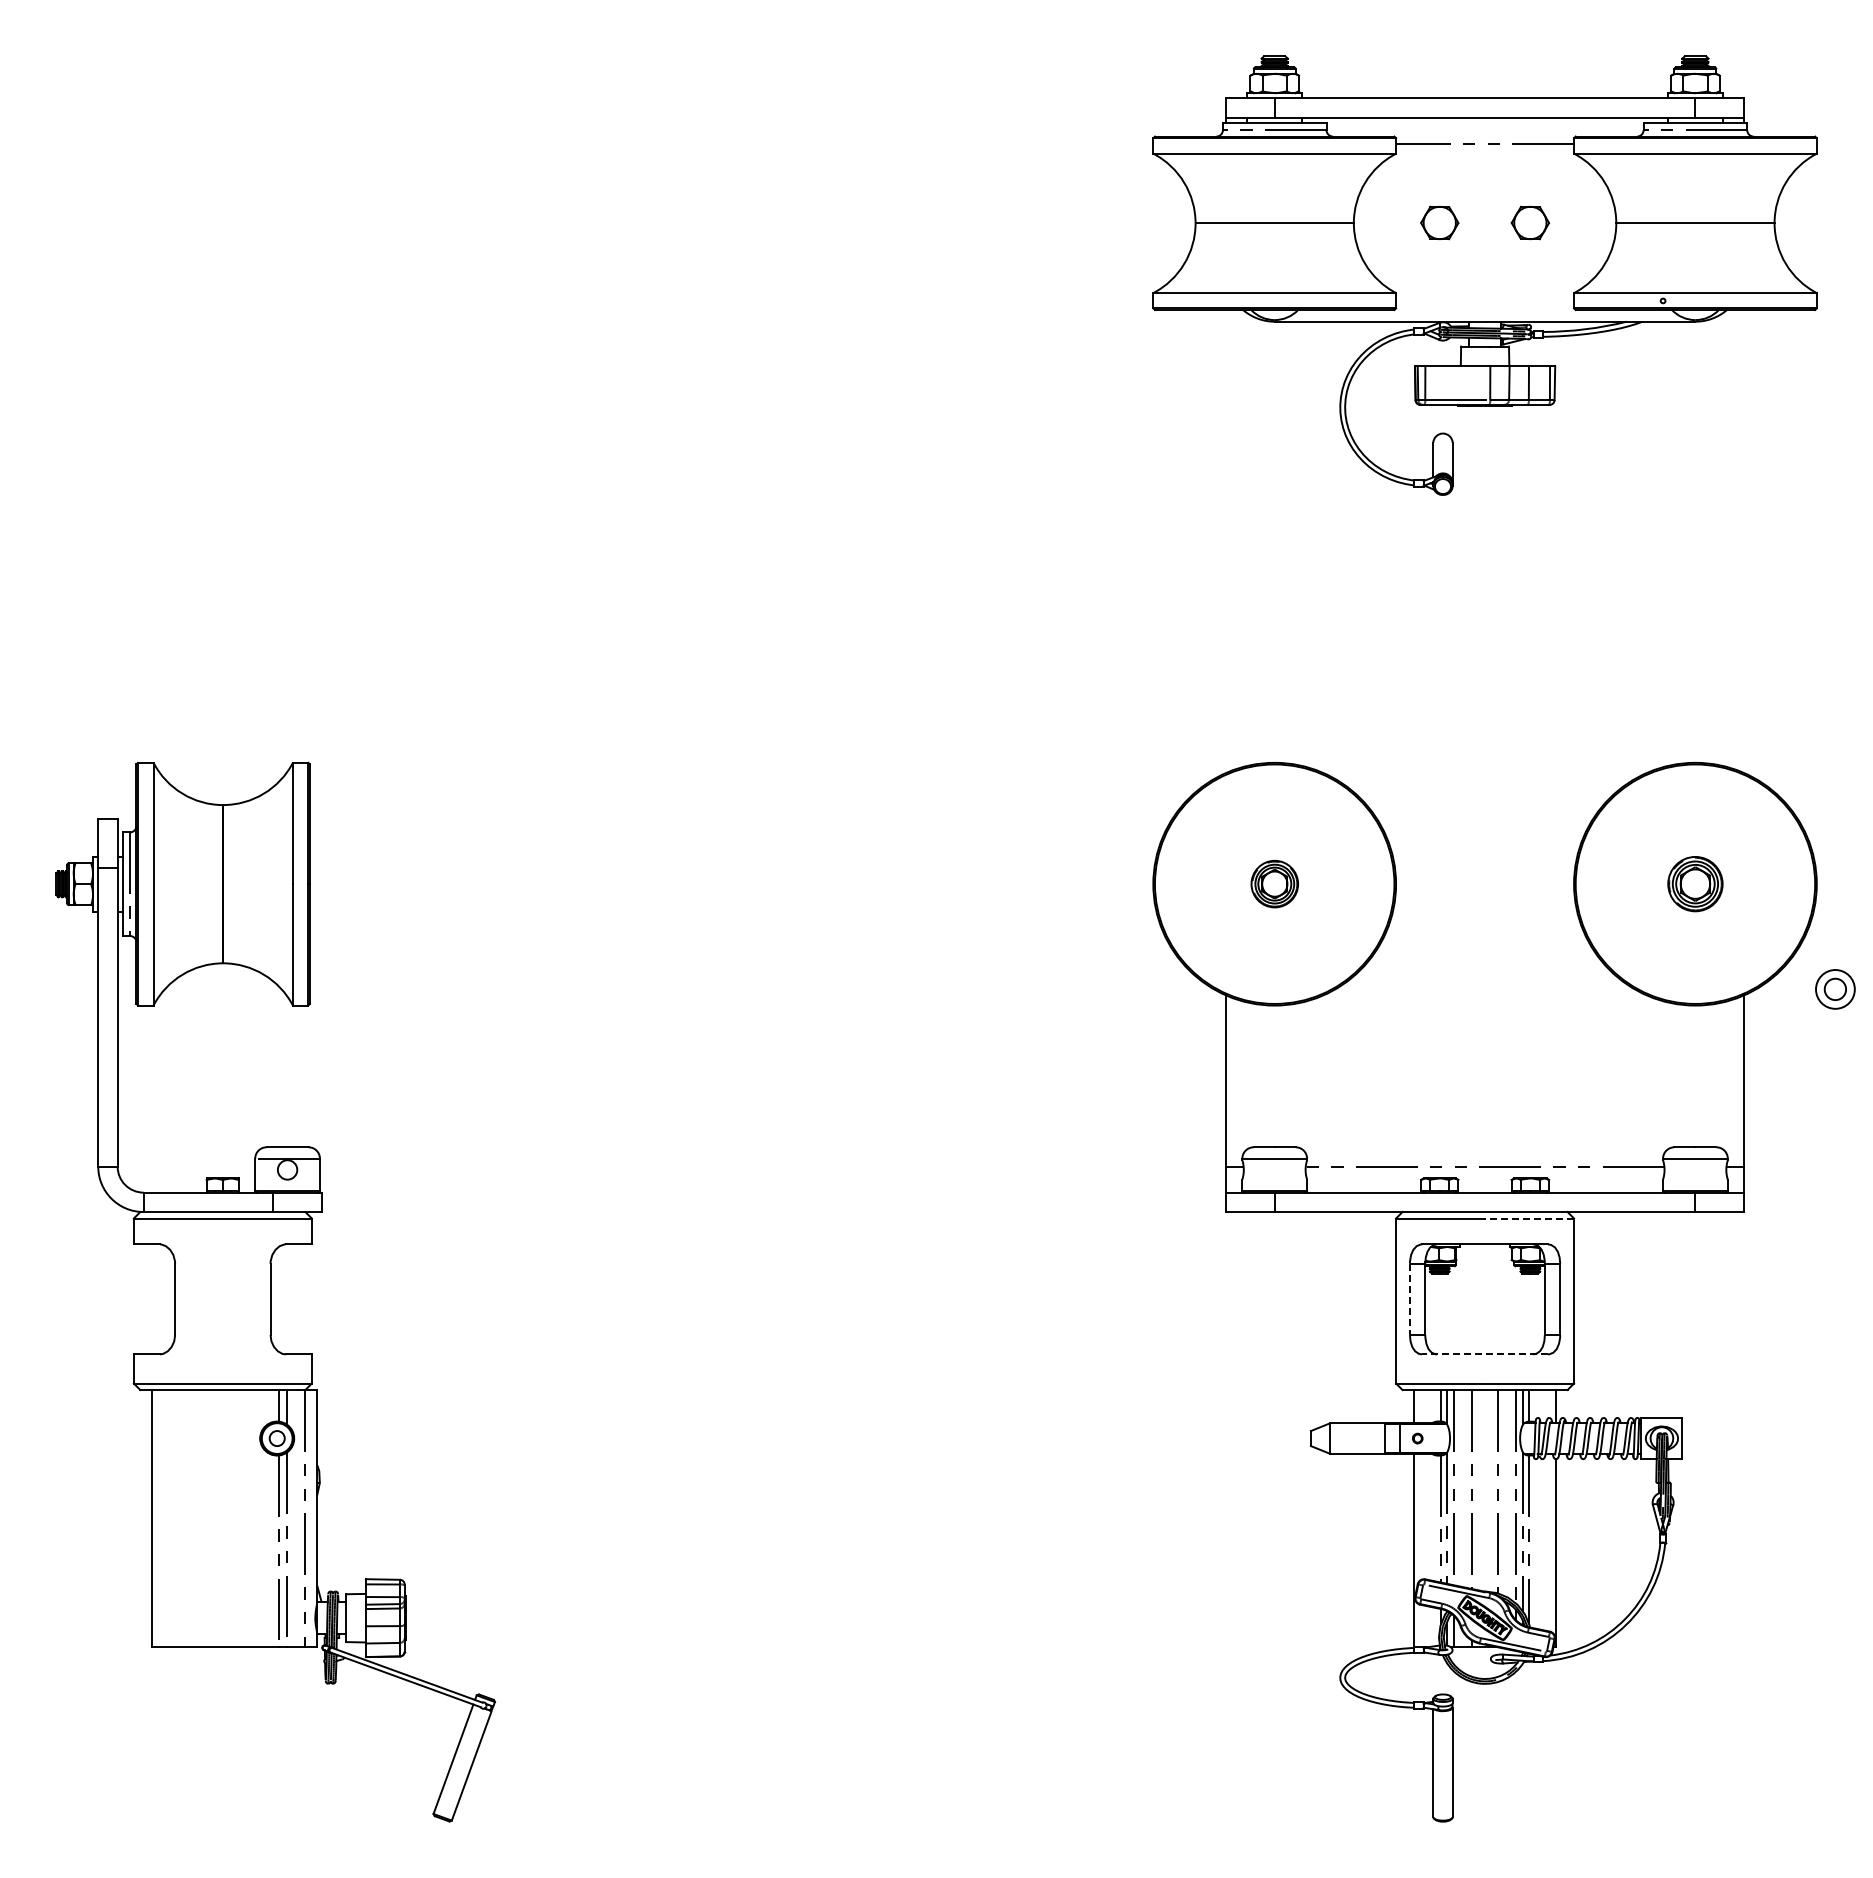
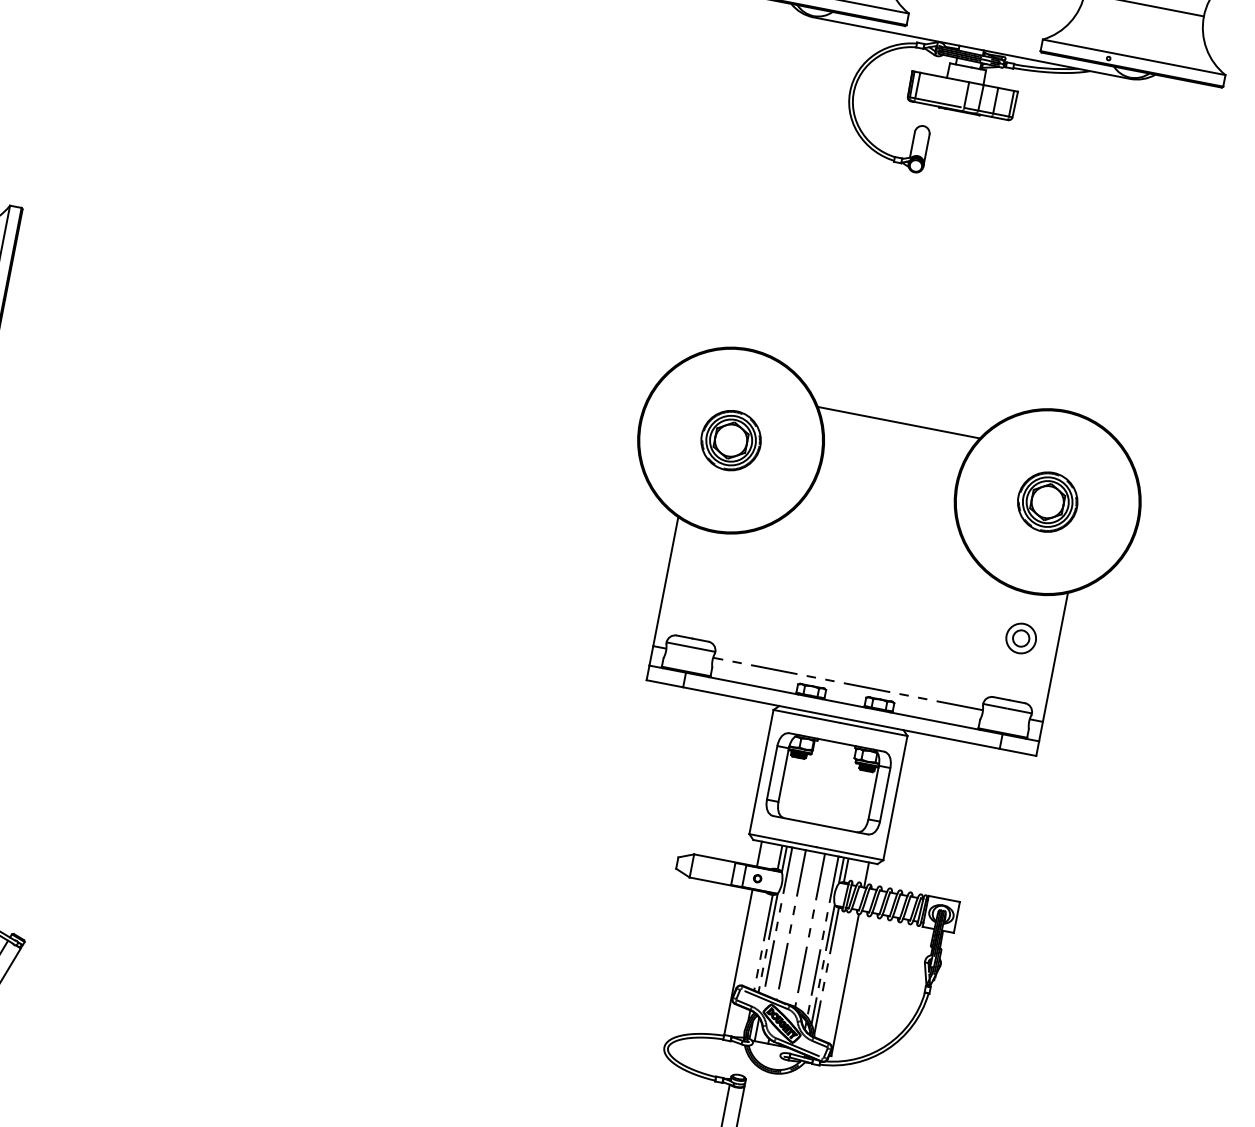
line: (1484, 819) -> (898, 422), added
part: (1274, 883) -> (731, 440), size x1.67
part: (1695, 883) -> (1047, 501), size x1.43
part: (1835, 989) -> (1021, 638), moved
line: (1529, 1218) -> (873, 729), dashed -> solid
line: (1409, 1299) -> (771, 772), dashed -> solid
line: (1485, 1354) -> (820, 825), dashed -> solid

